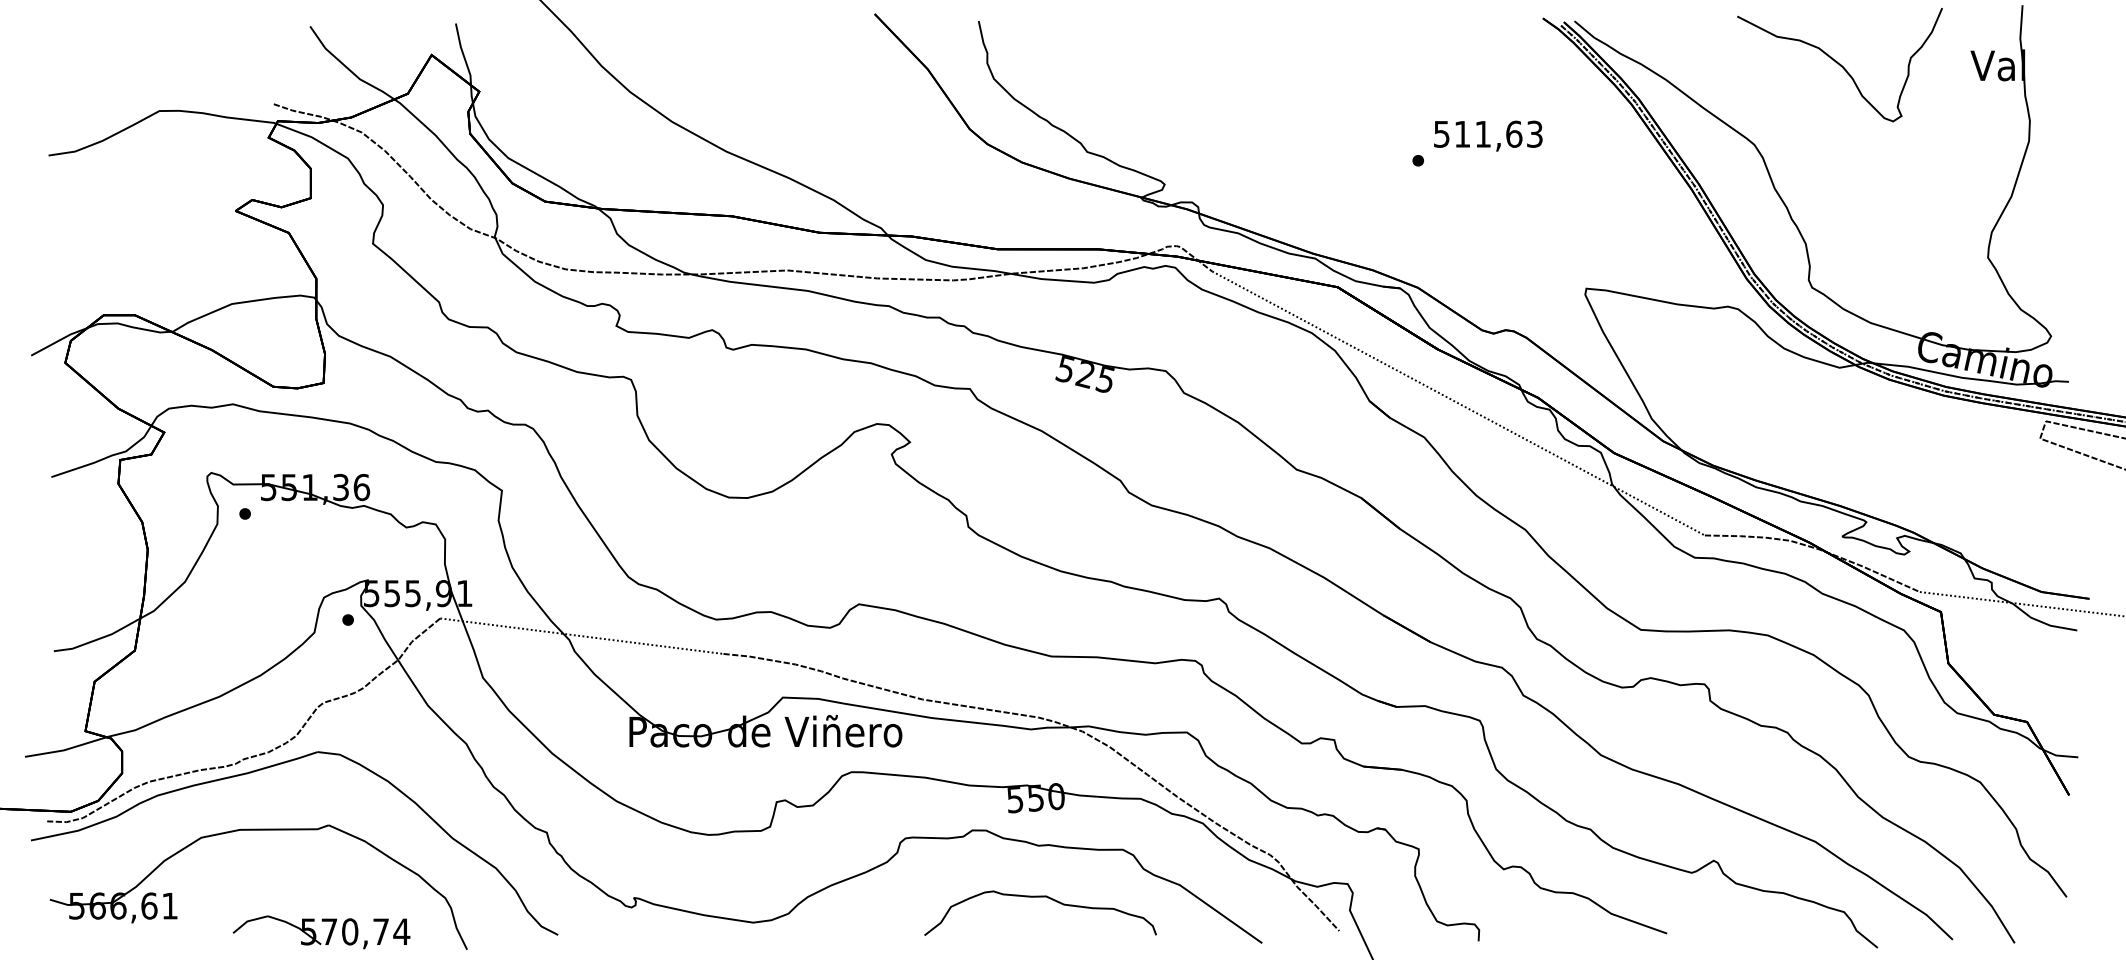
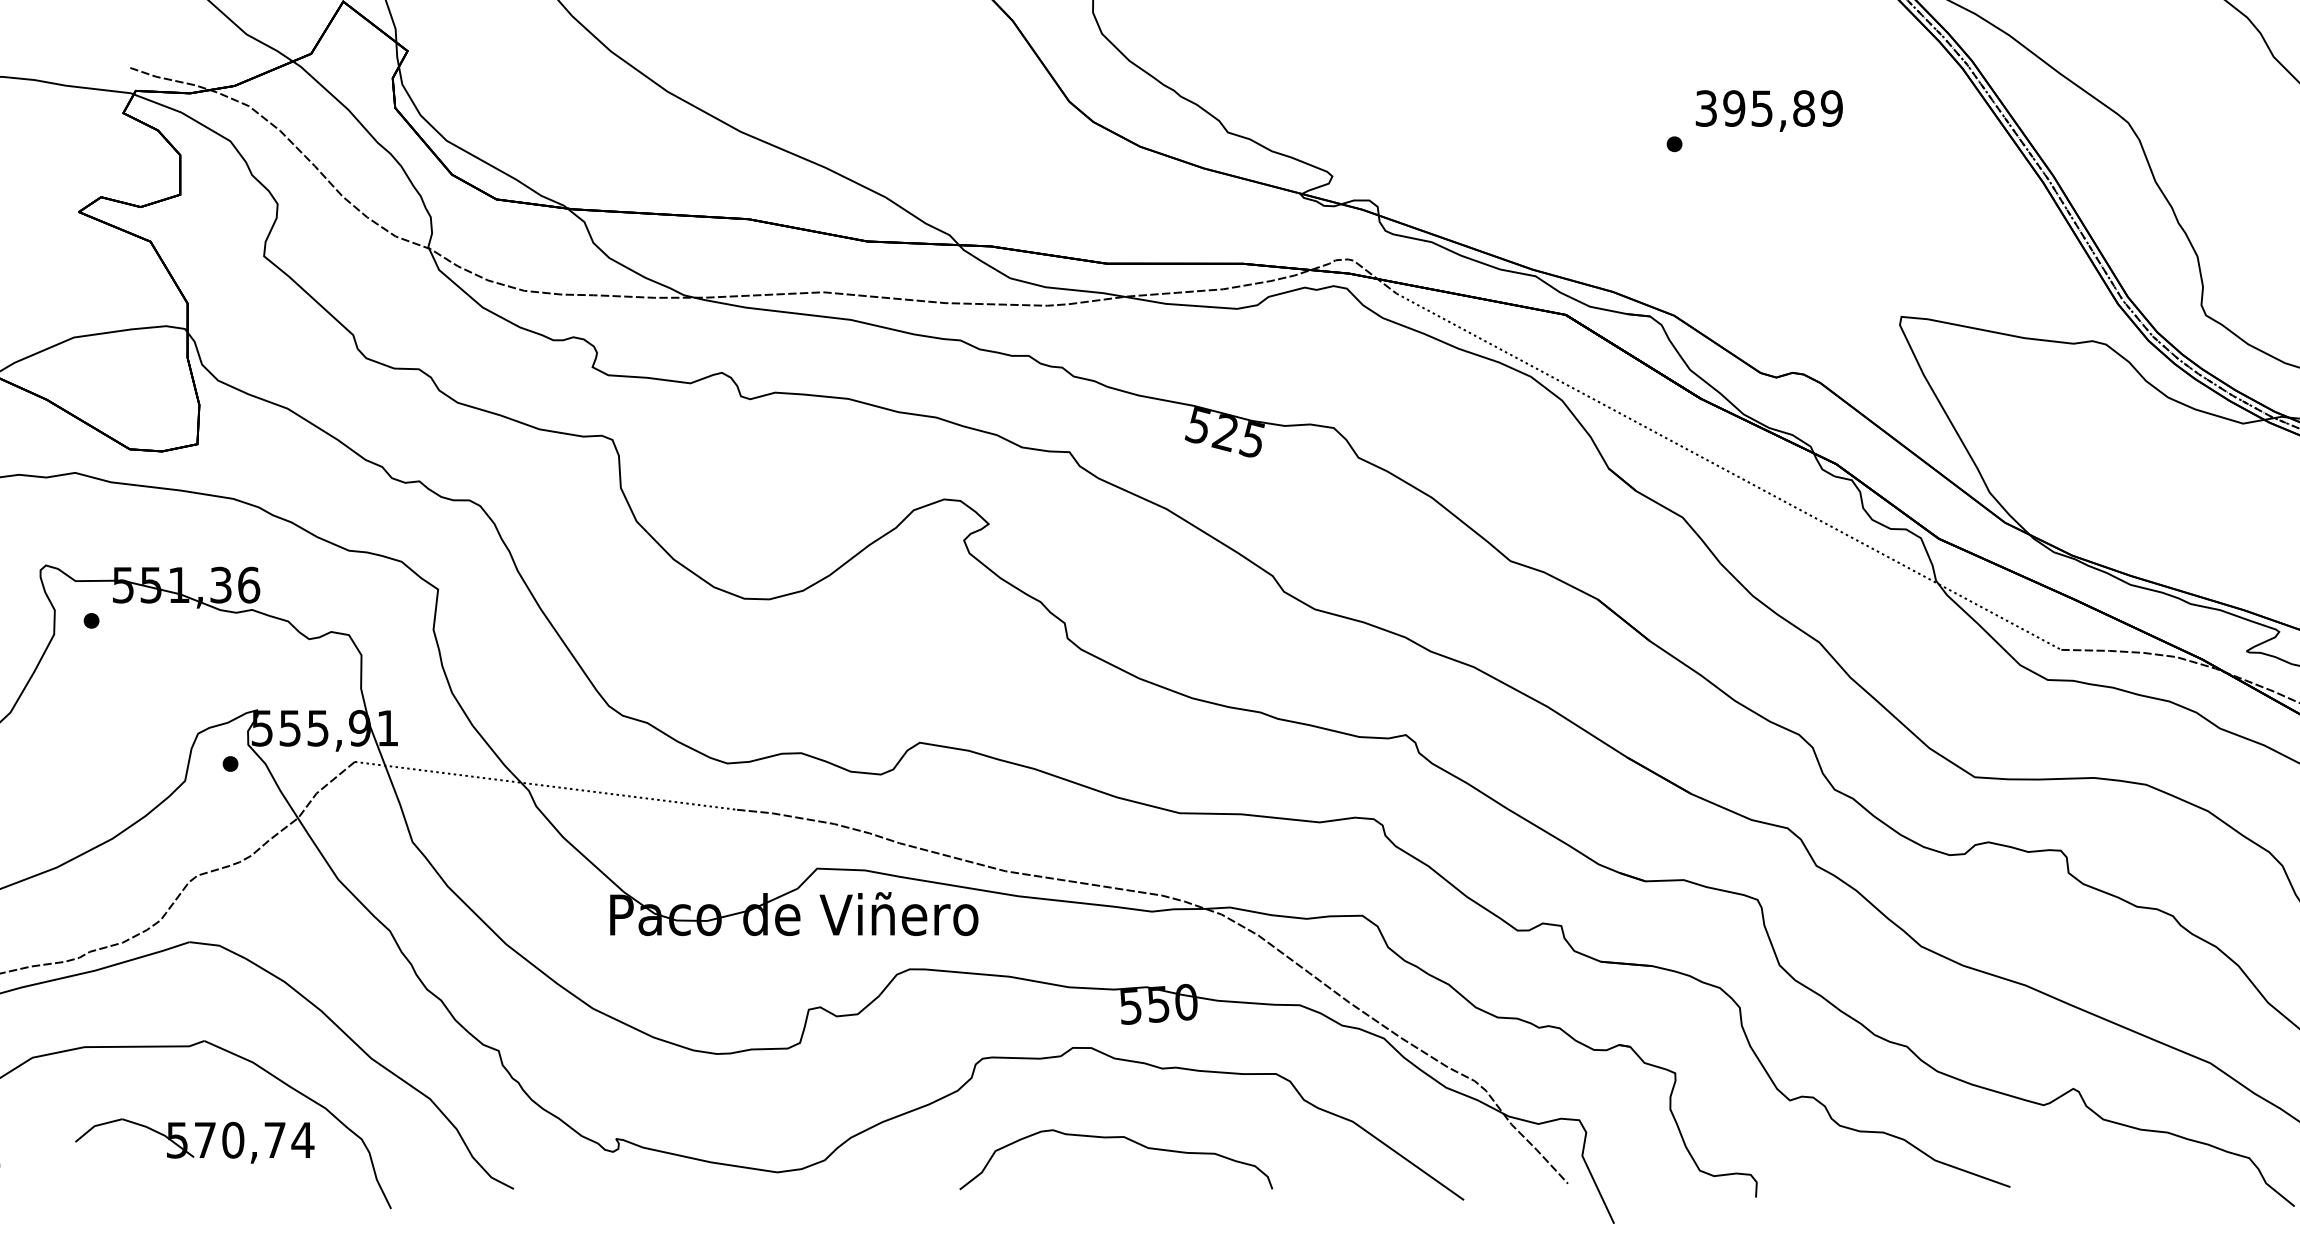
text: (1488, 133) -> (1769, 107), 511,63 -> 395,89
curve: (1040, 897) -> (1116, 1138), moved
part: (321, 932) -> (194, 1141), moved

